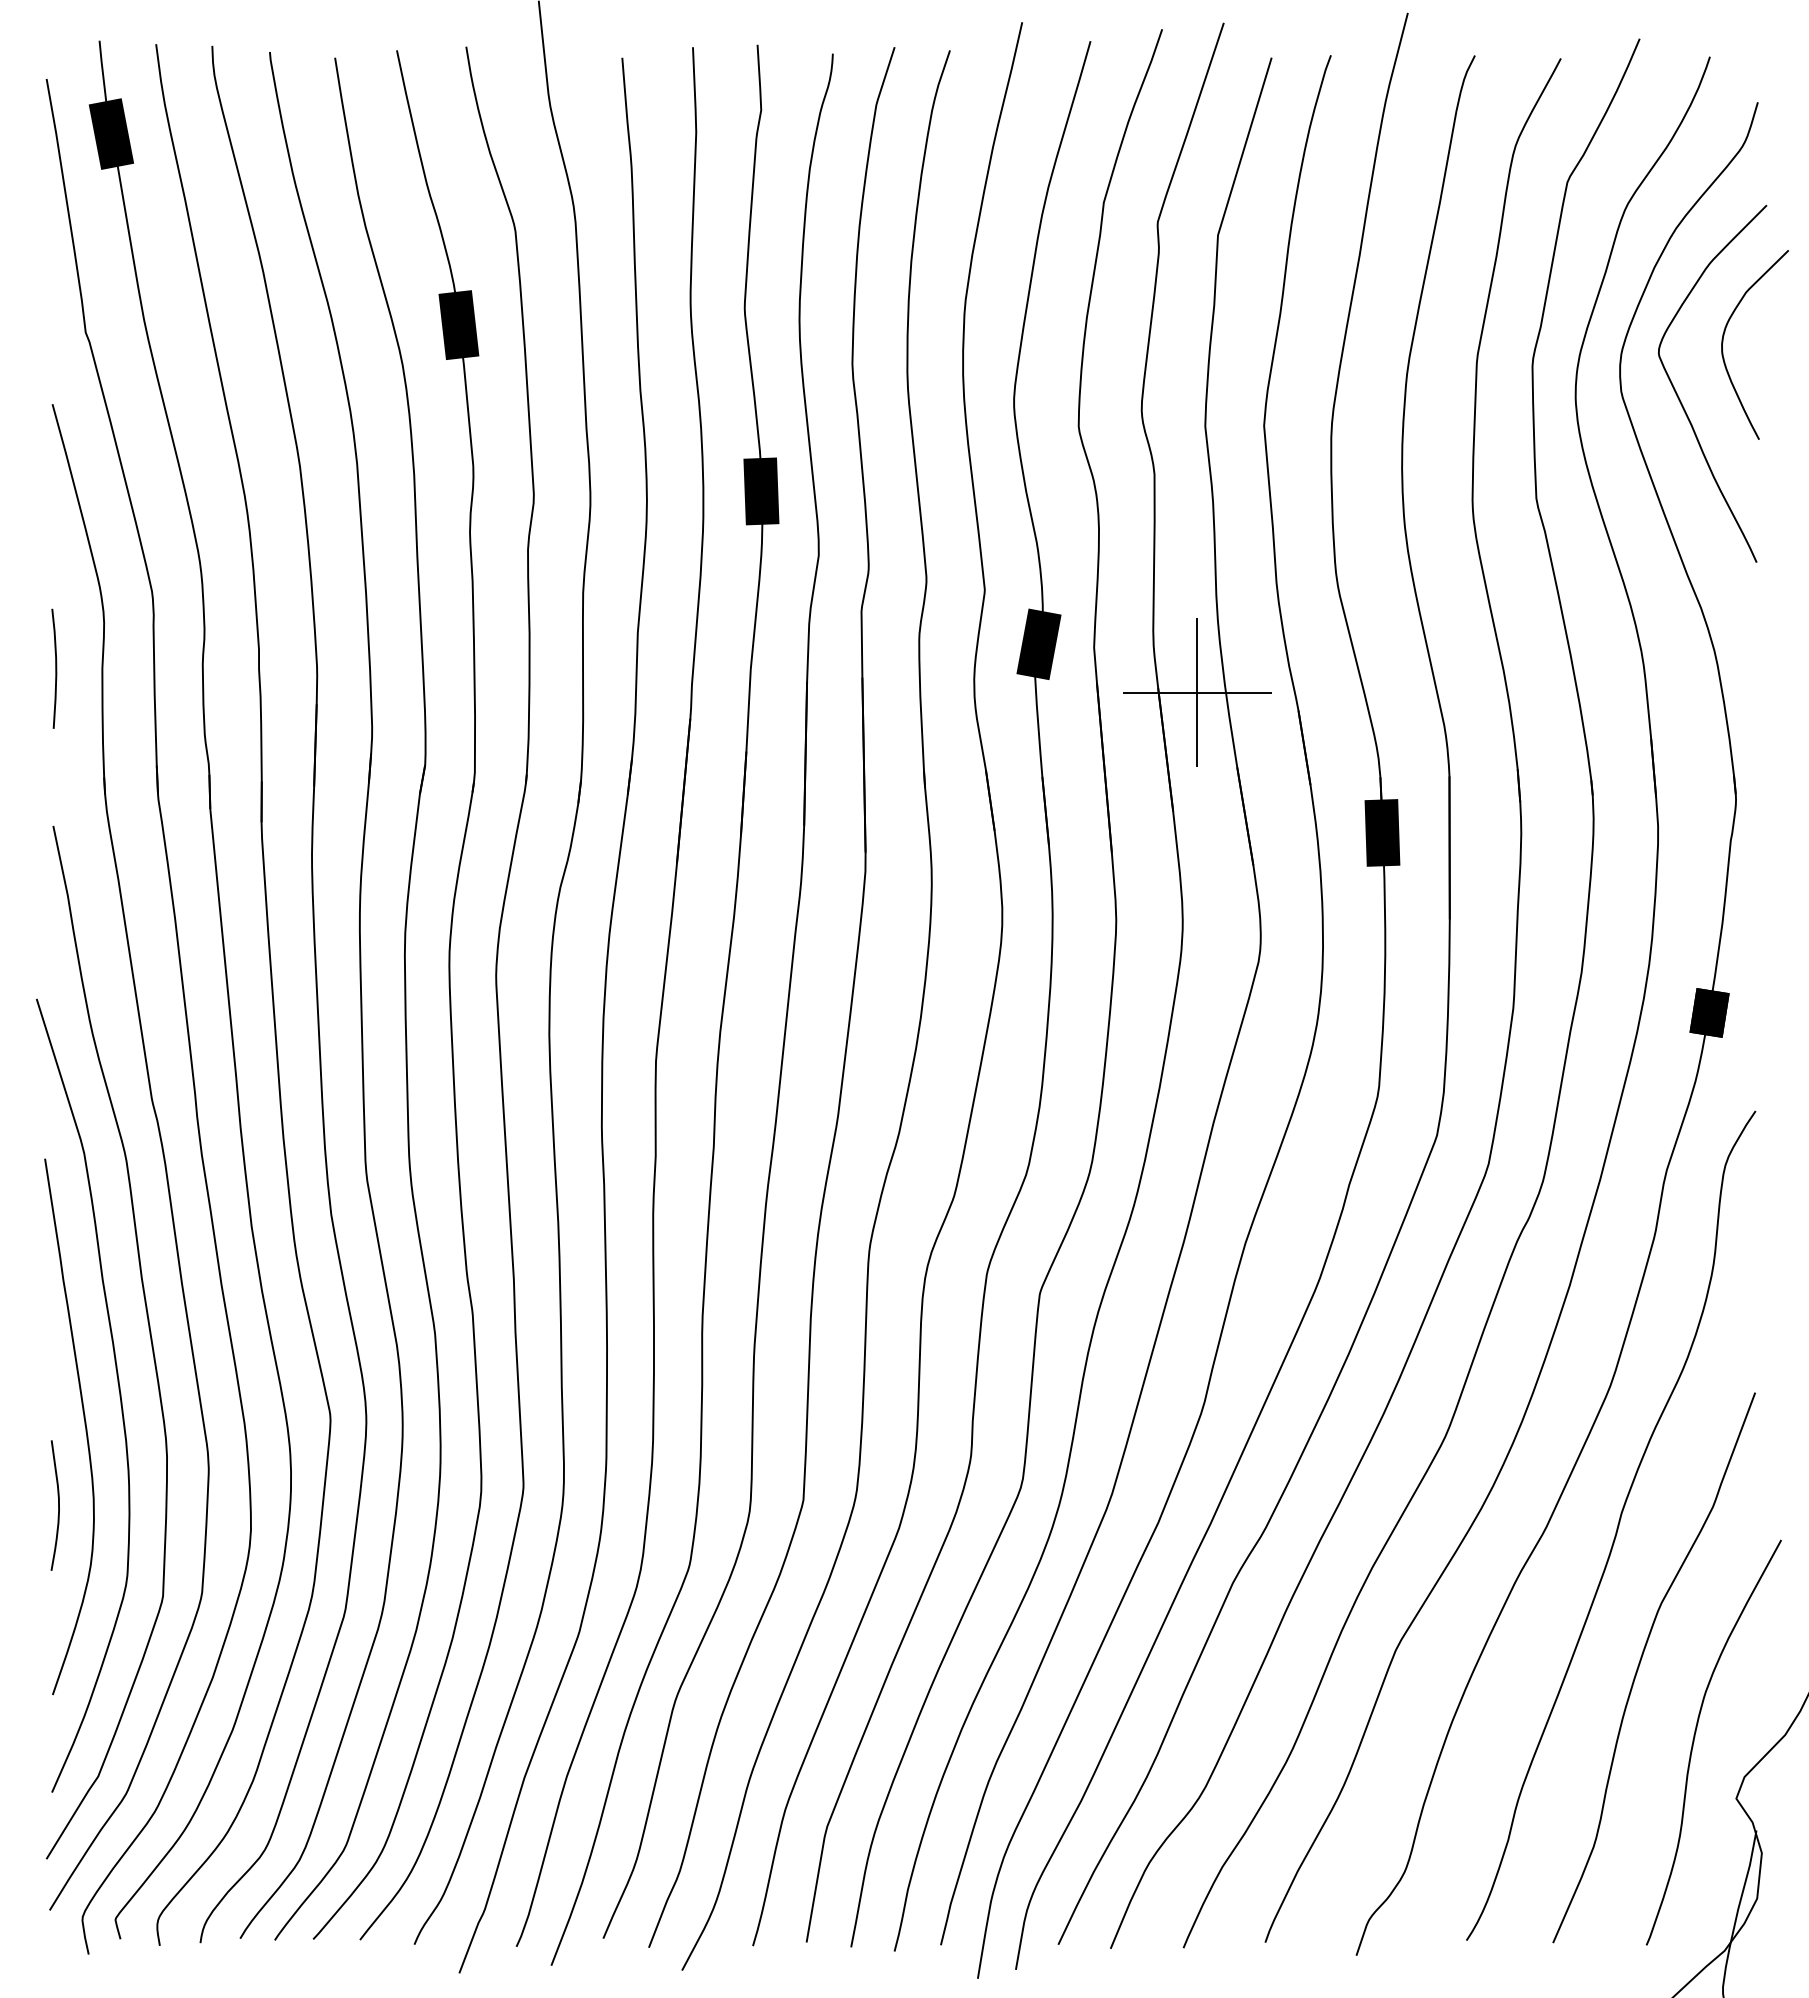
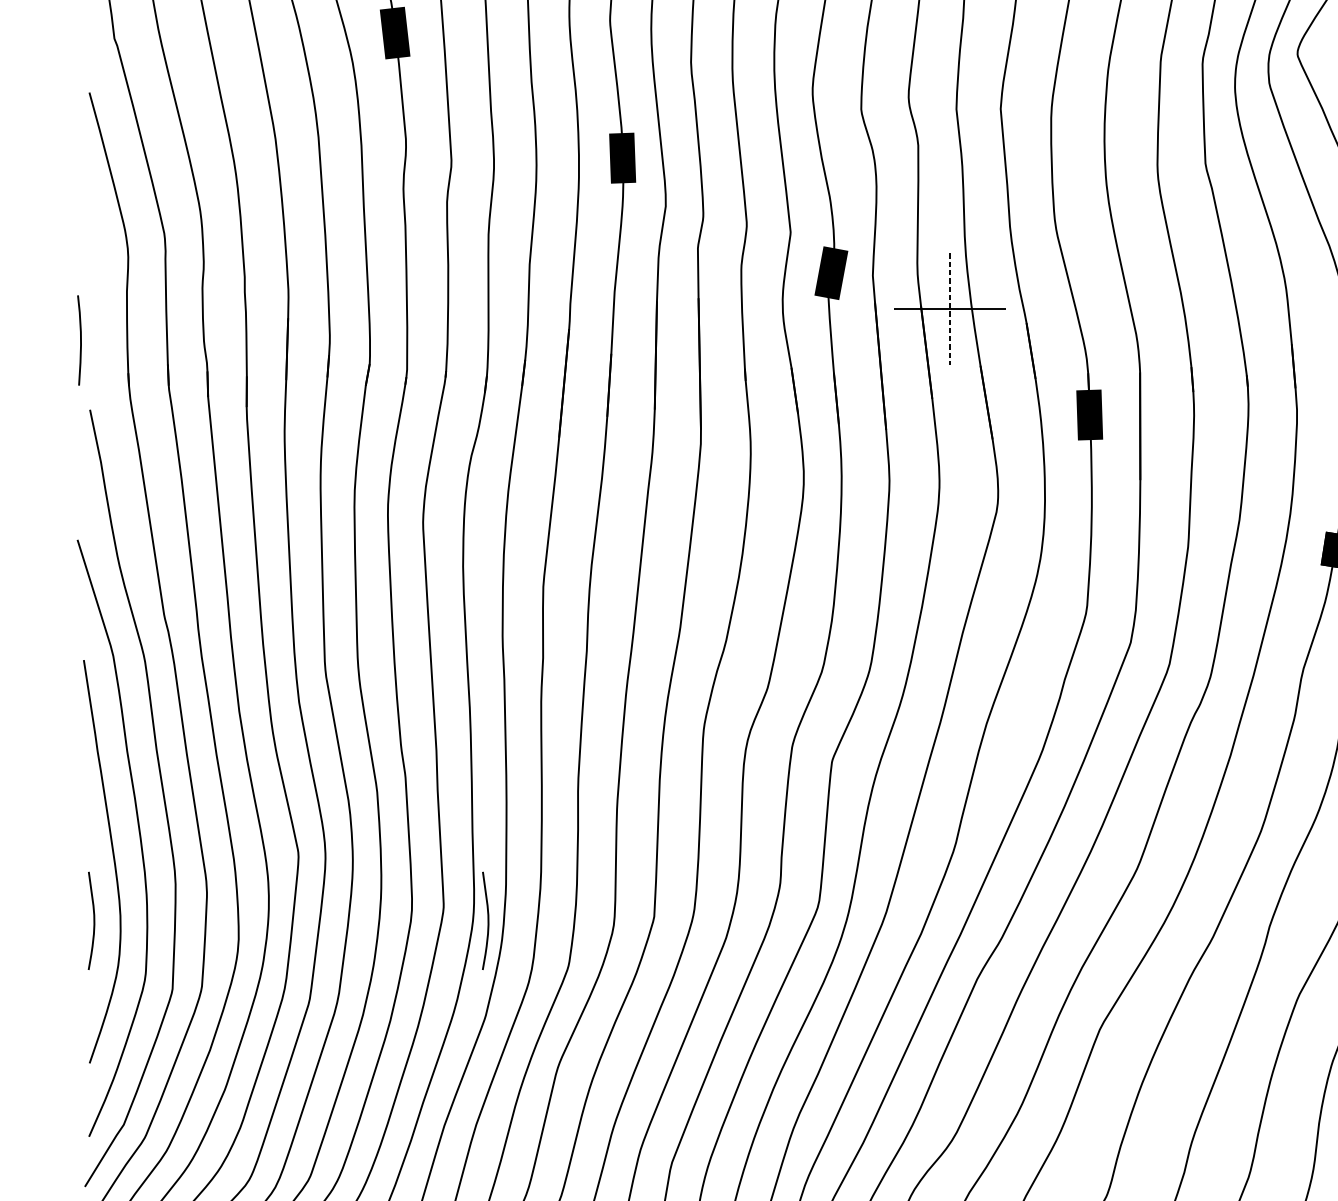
curve: (55, 668) -> (80, 340), moved
line: (1197, 693) -> (950, 310), solid -> dashed
curve: (582, 1505) -> (488, 920), added

